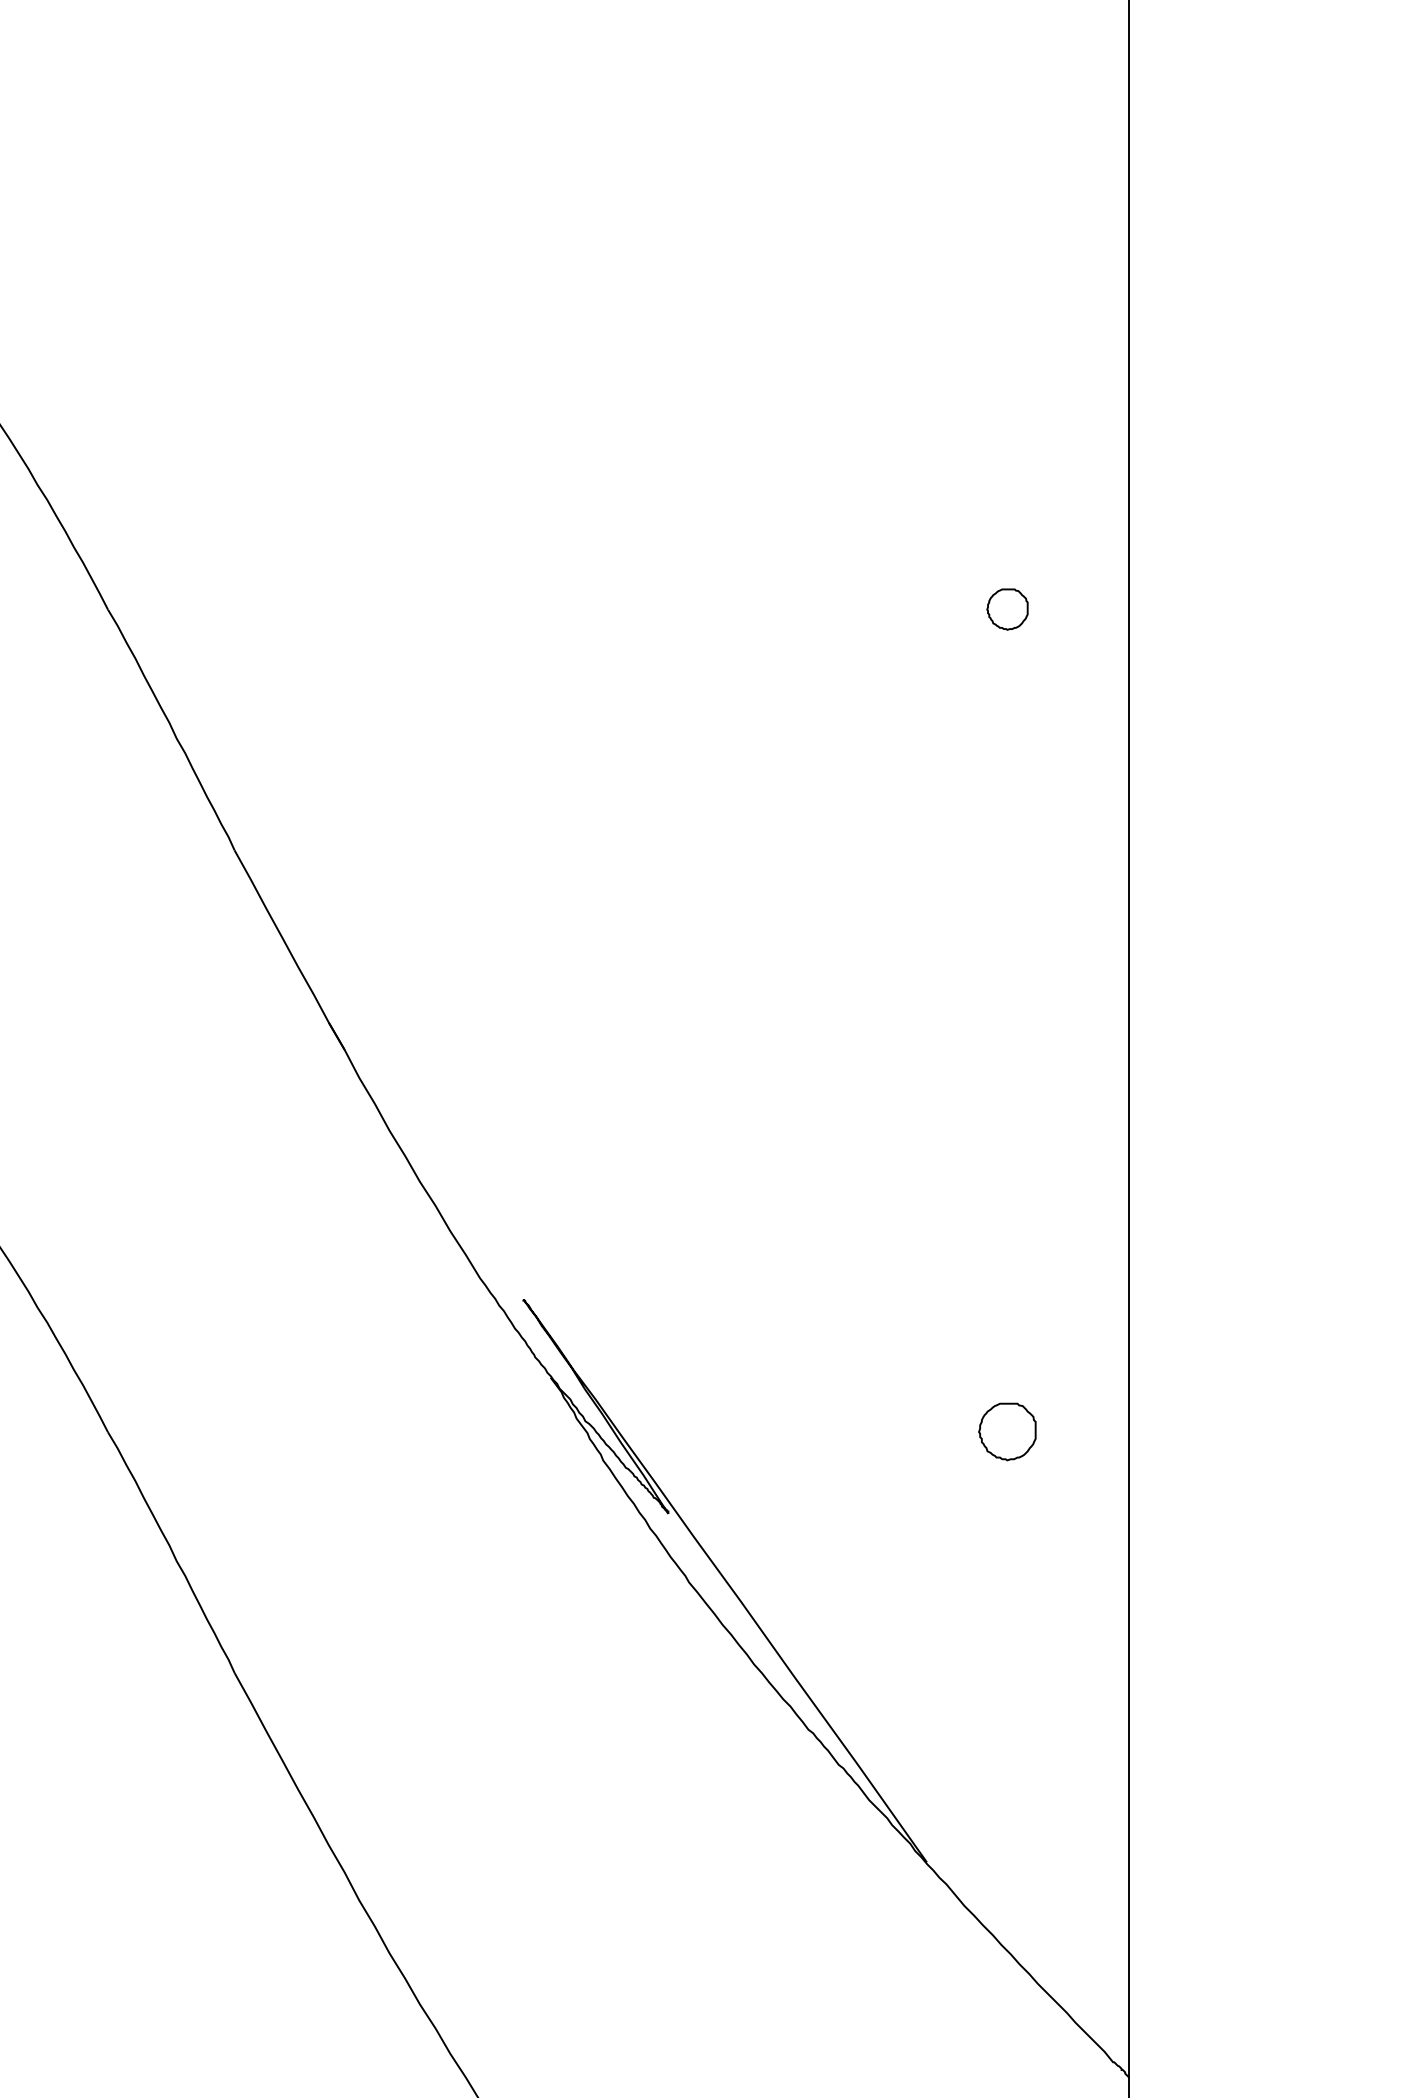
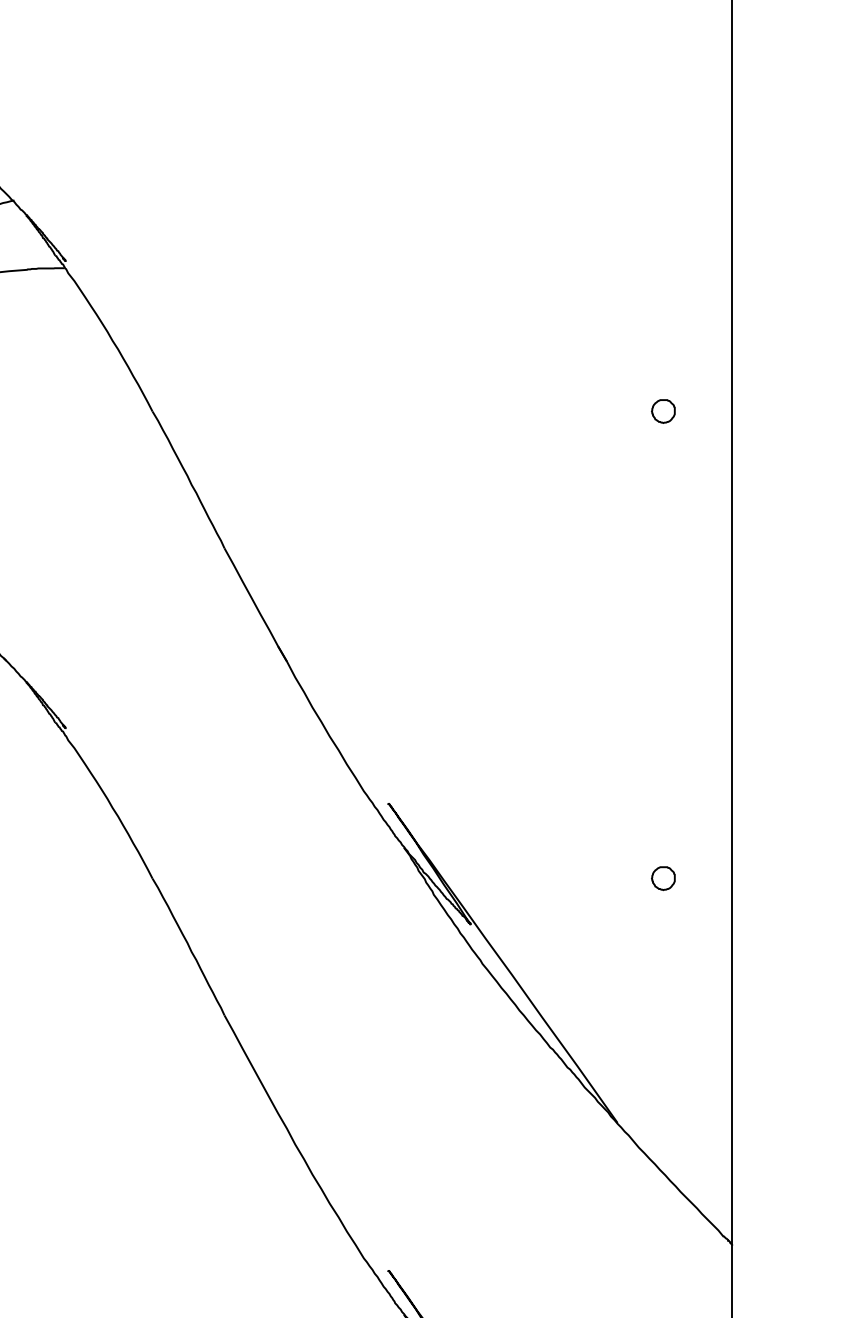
part: (1007, 1431) -> (663, 878), size x0.71

